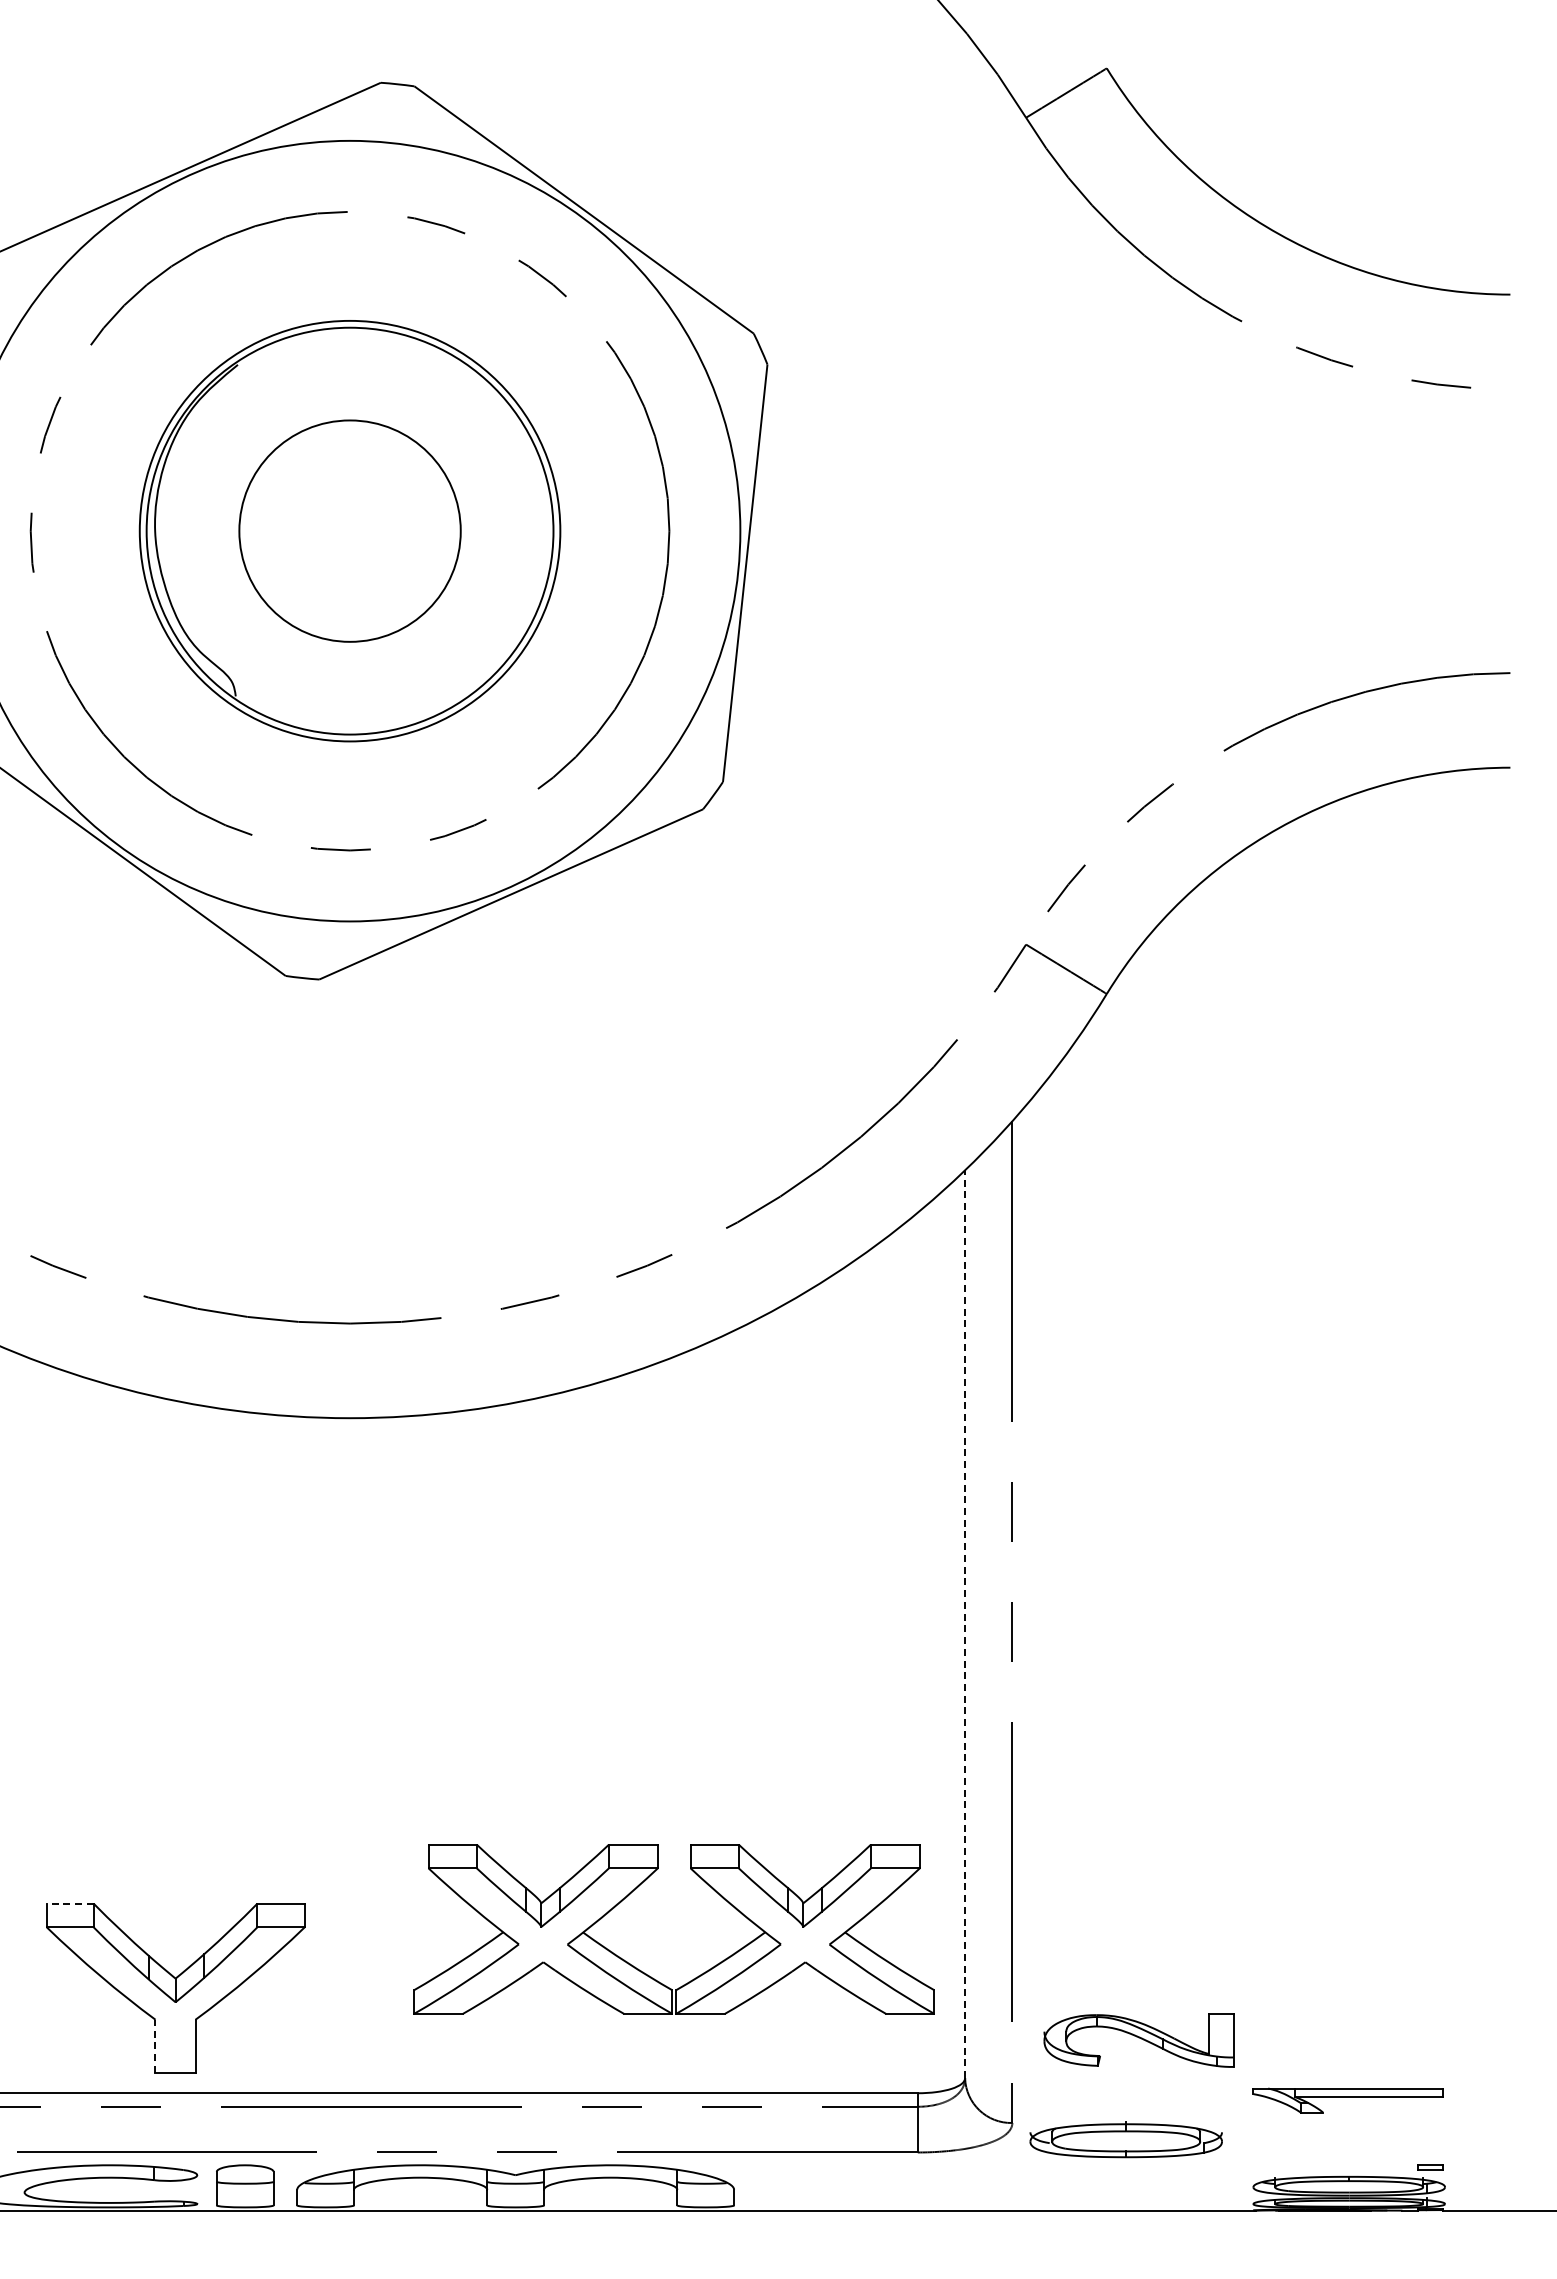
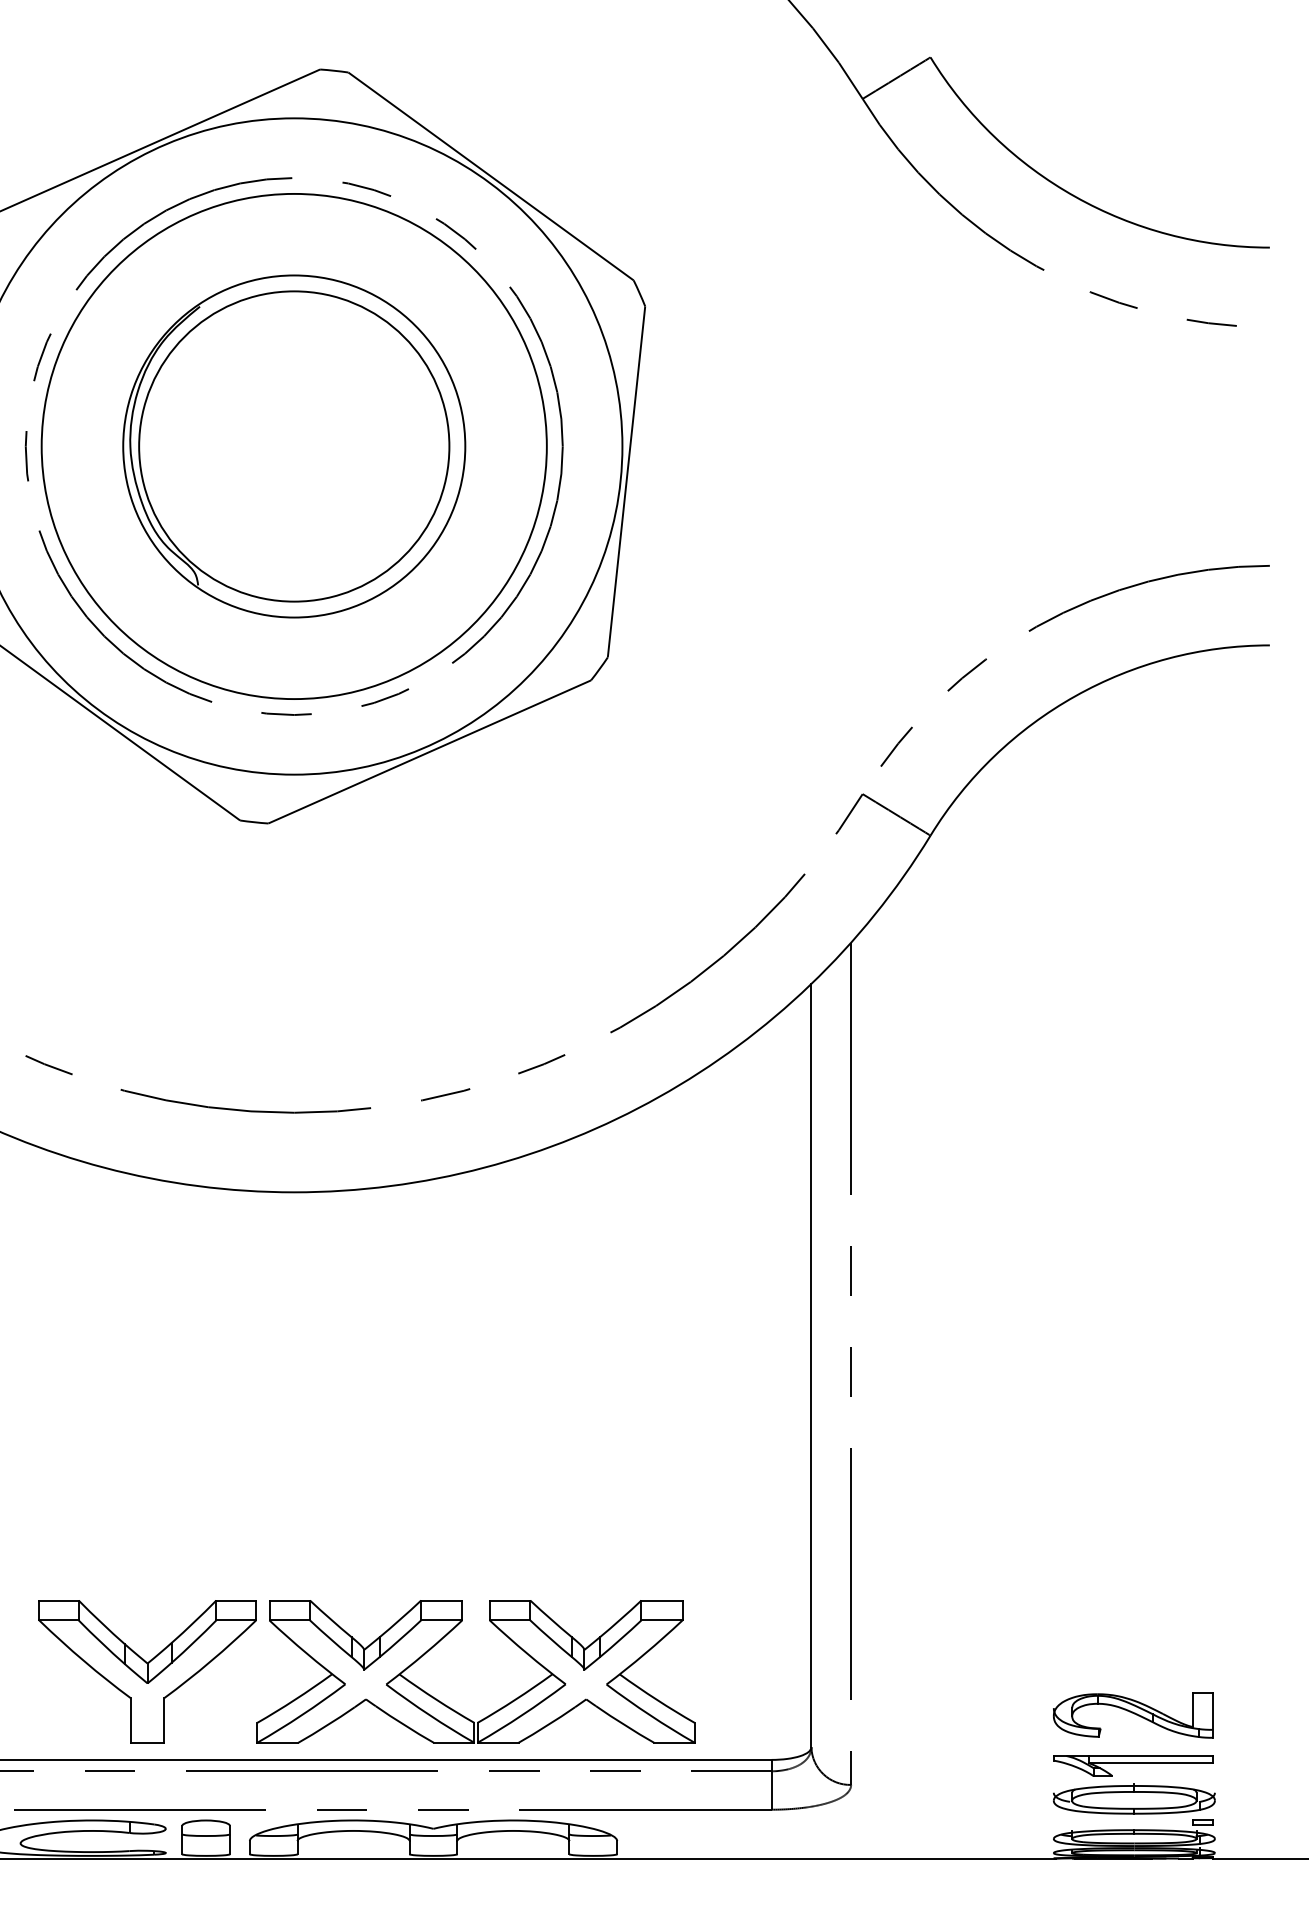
circle: (349, 530) -> (293, 445), size x1.43
circle: (349, 530) -> (293, 445), size x1.67
line: (965, 1624) -> (811, 1365), dashed -> solid
line: (69, 1903) -> (58, 1600), dashed -> solid
part: (648, 1974) -> (454, 1709), moved
part: (1138, 2040) -> (1132, 1715), moved
line: (155, 2046) -> (130, 1720), dashed -> solid
part: (1125, 2139) -> (1133, 1798), moved

